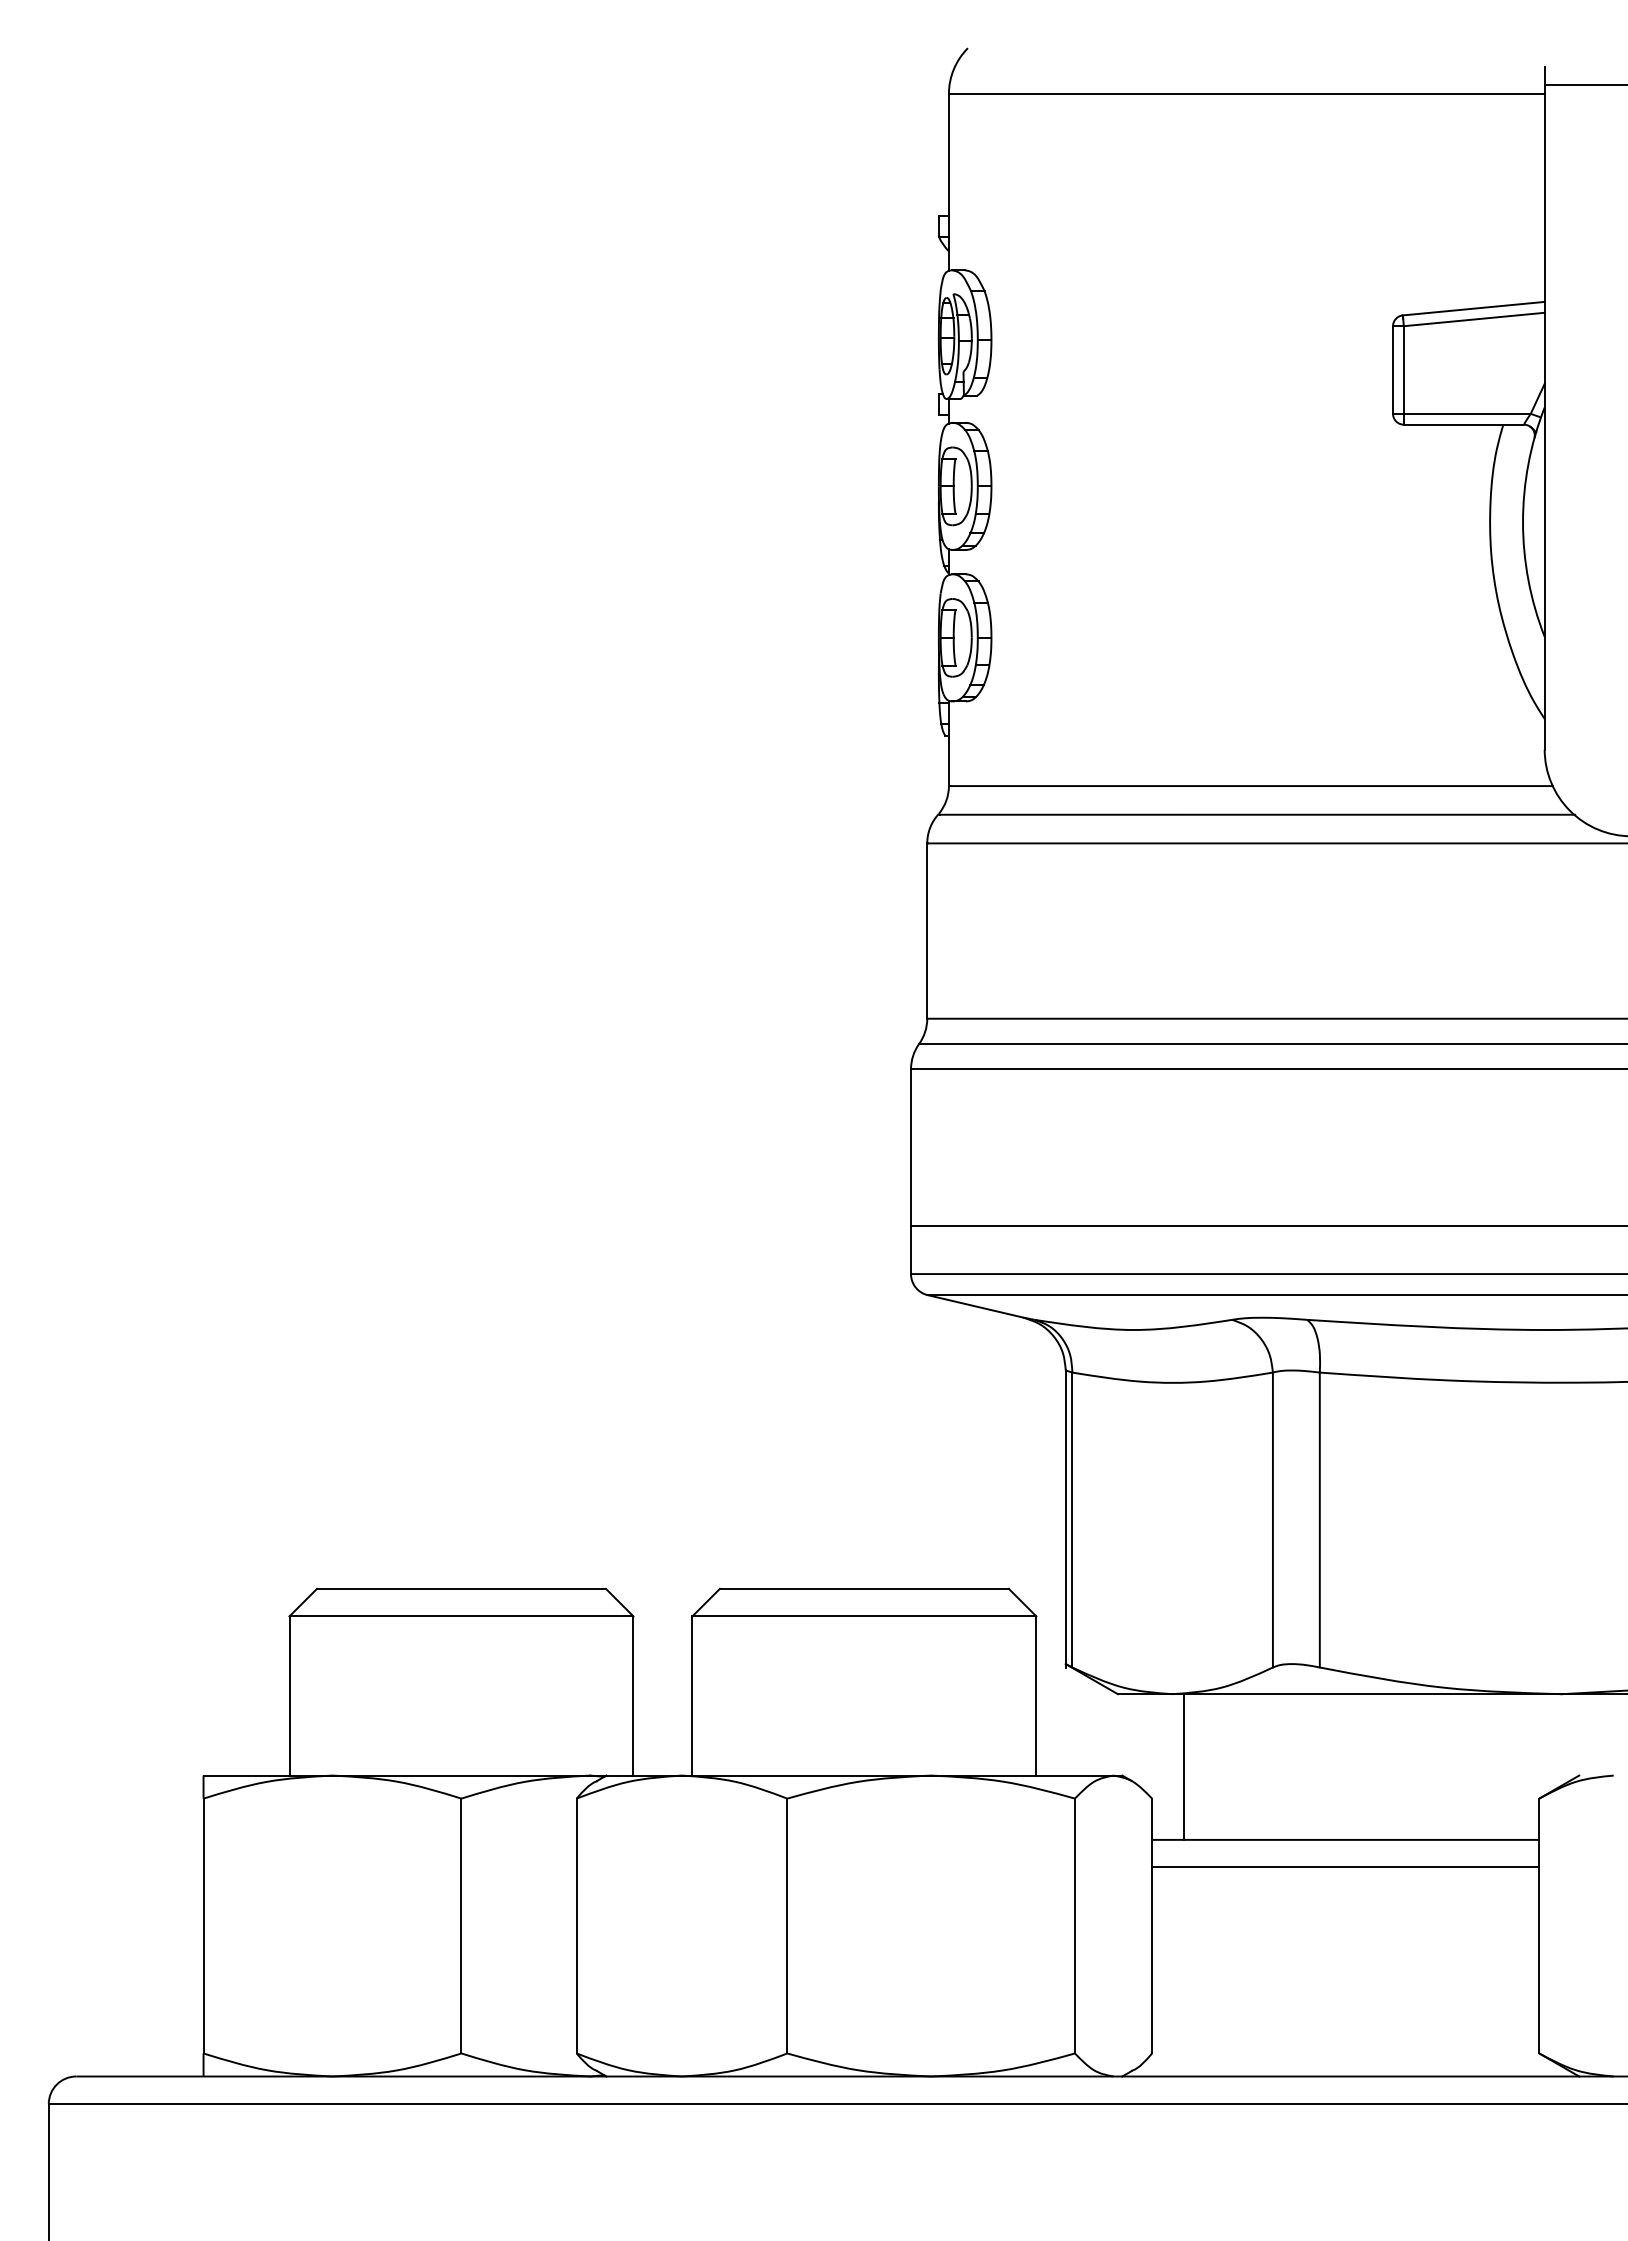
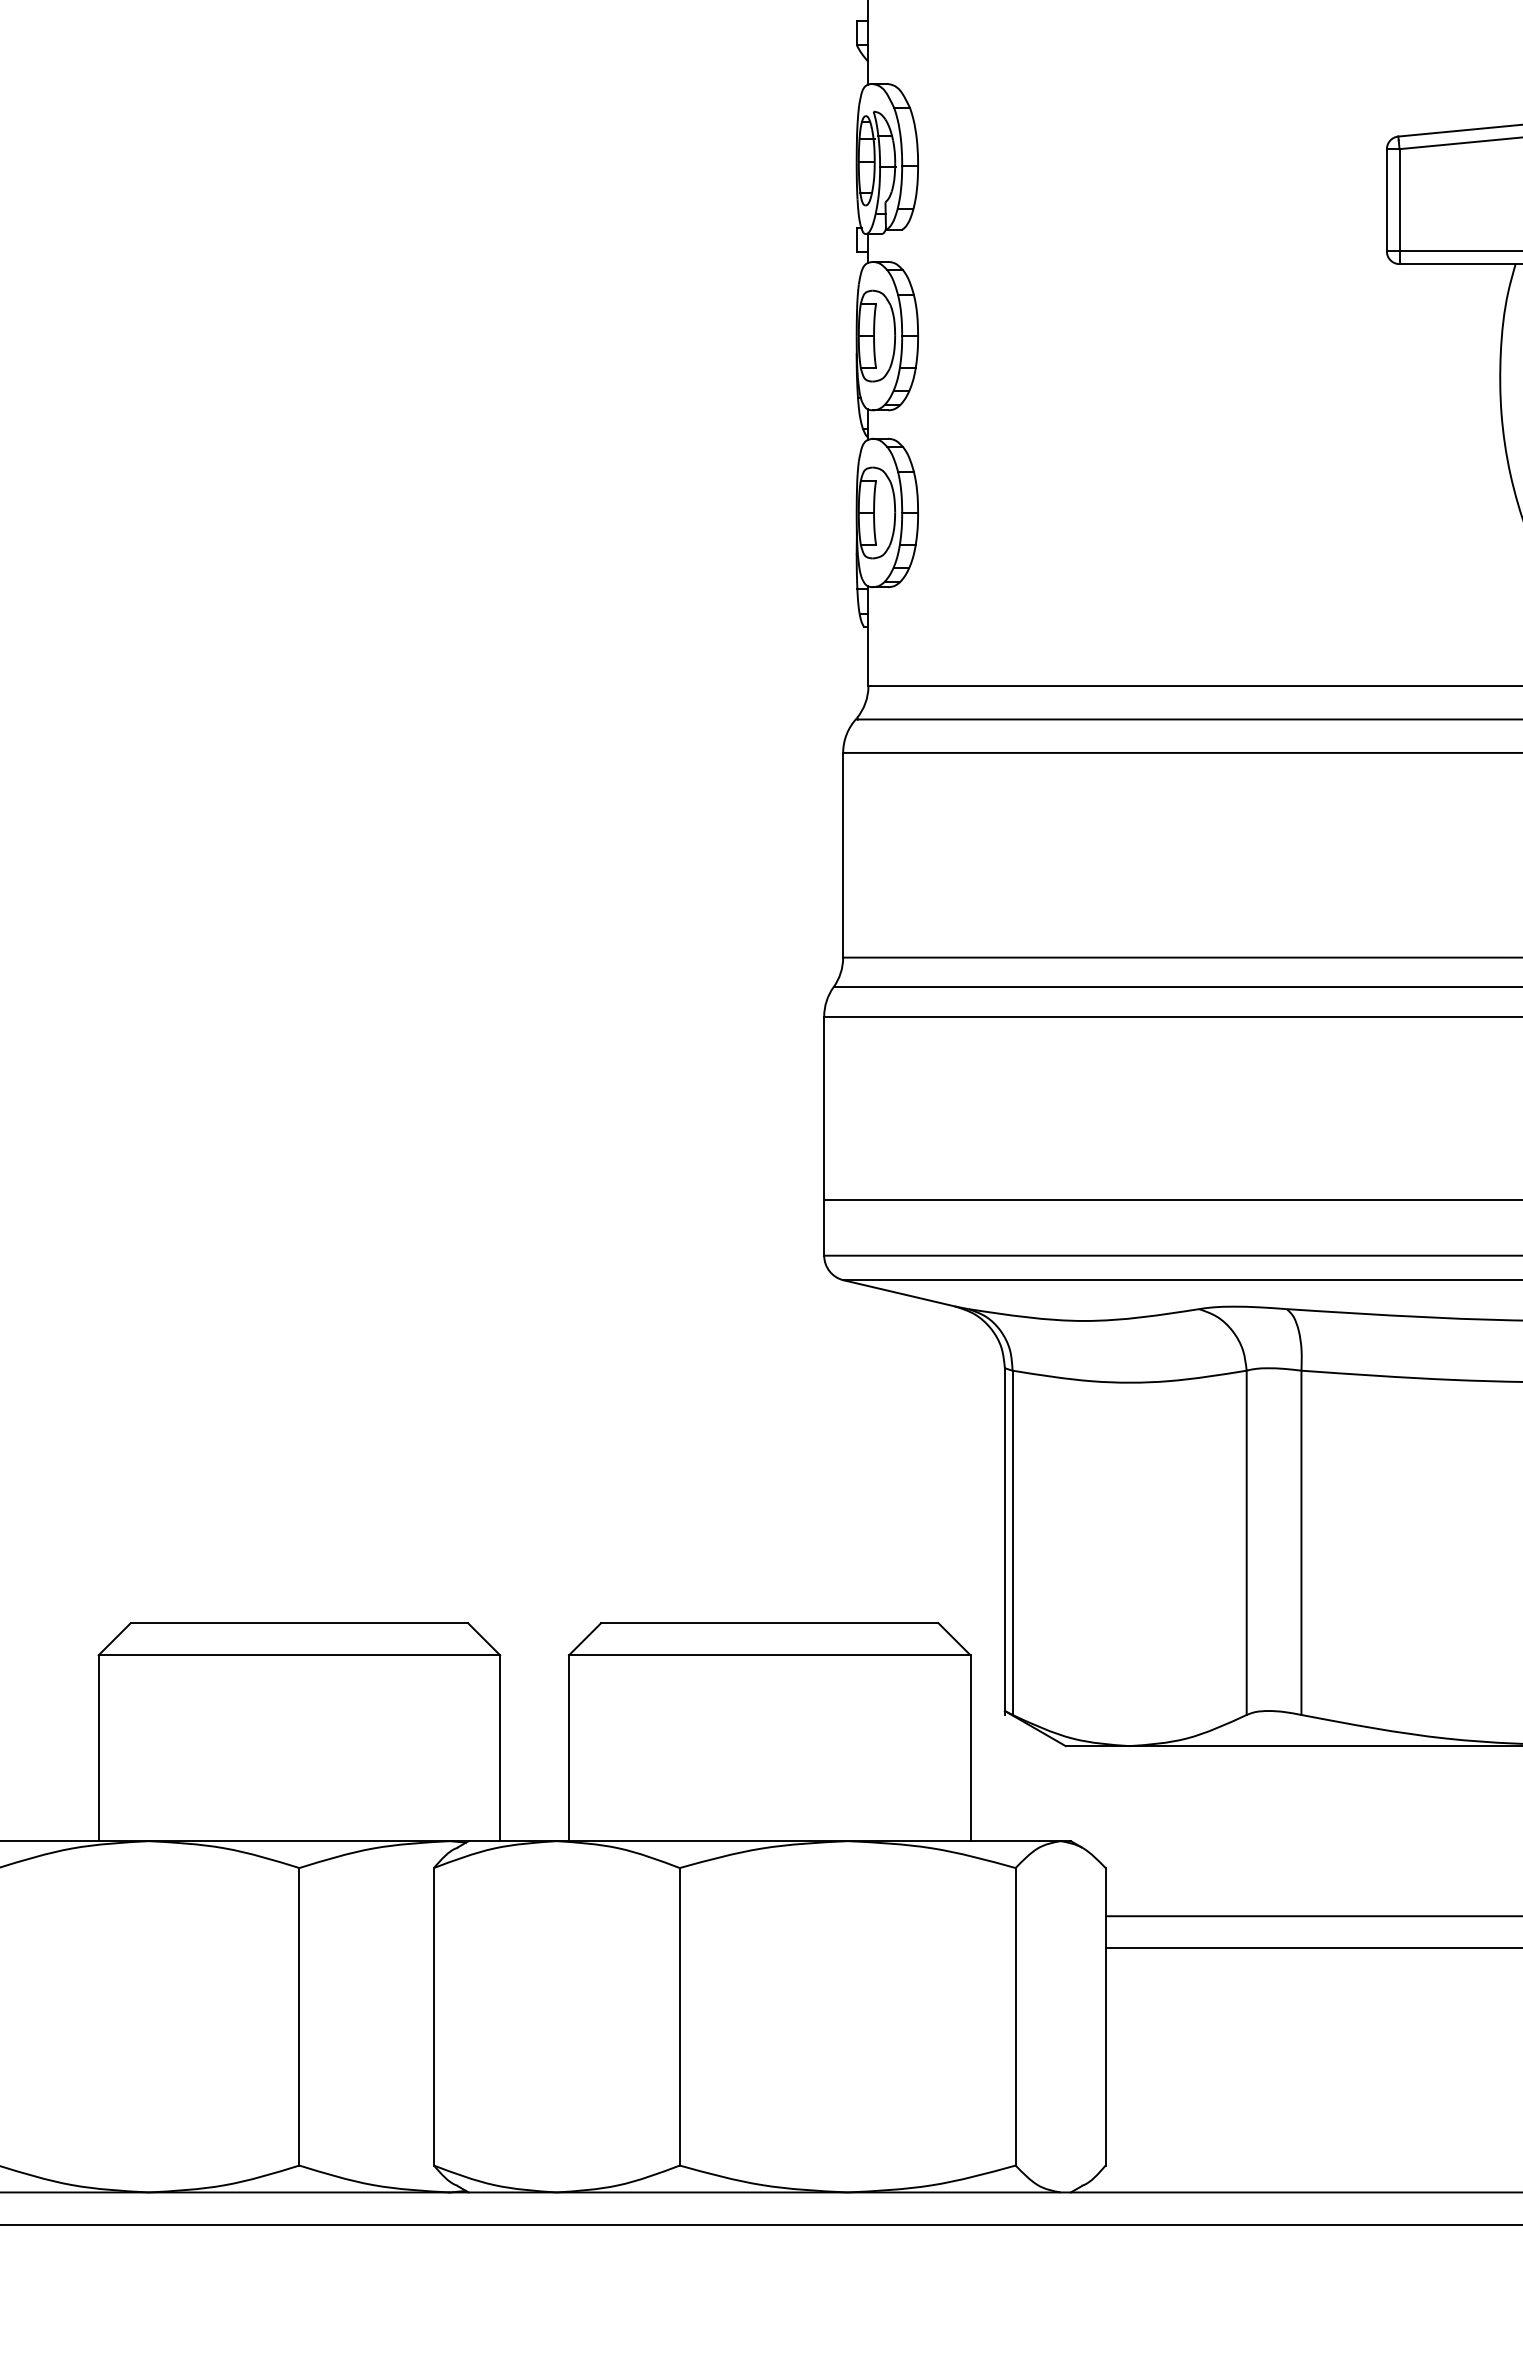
line: (1183, 1766) -> (1142, 1830), removed

